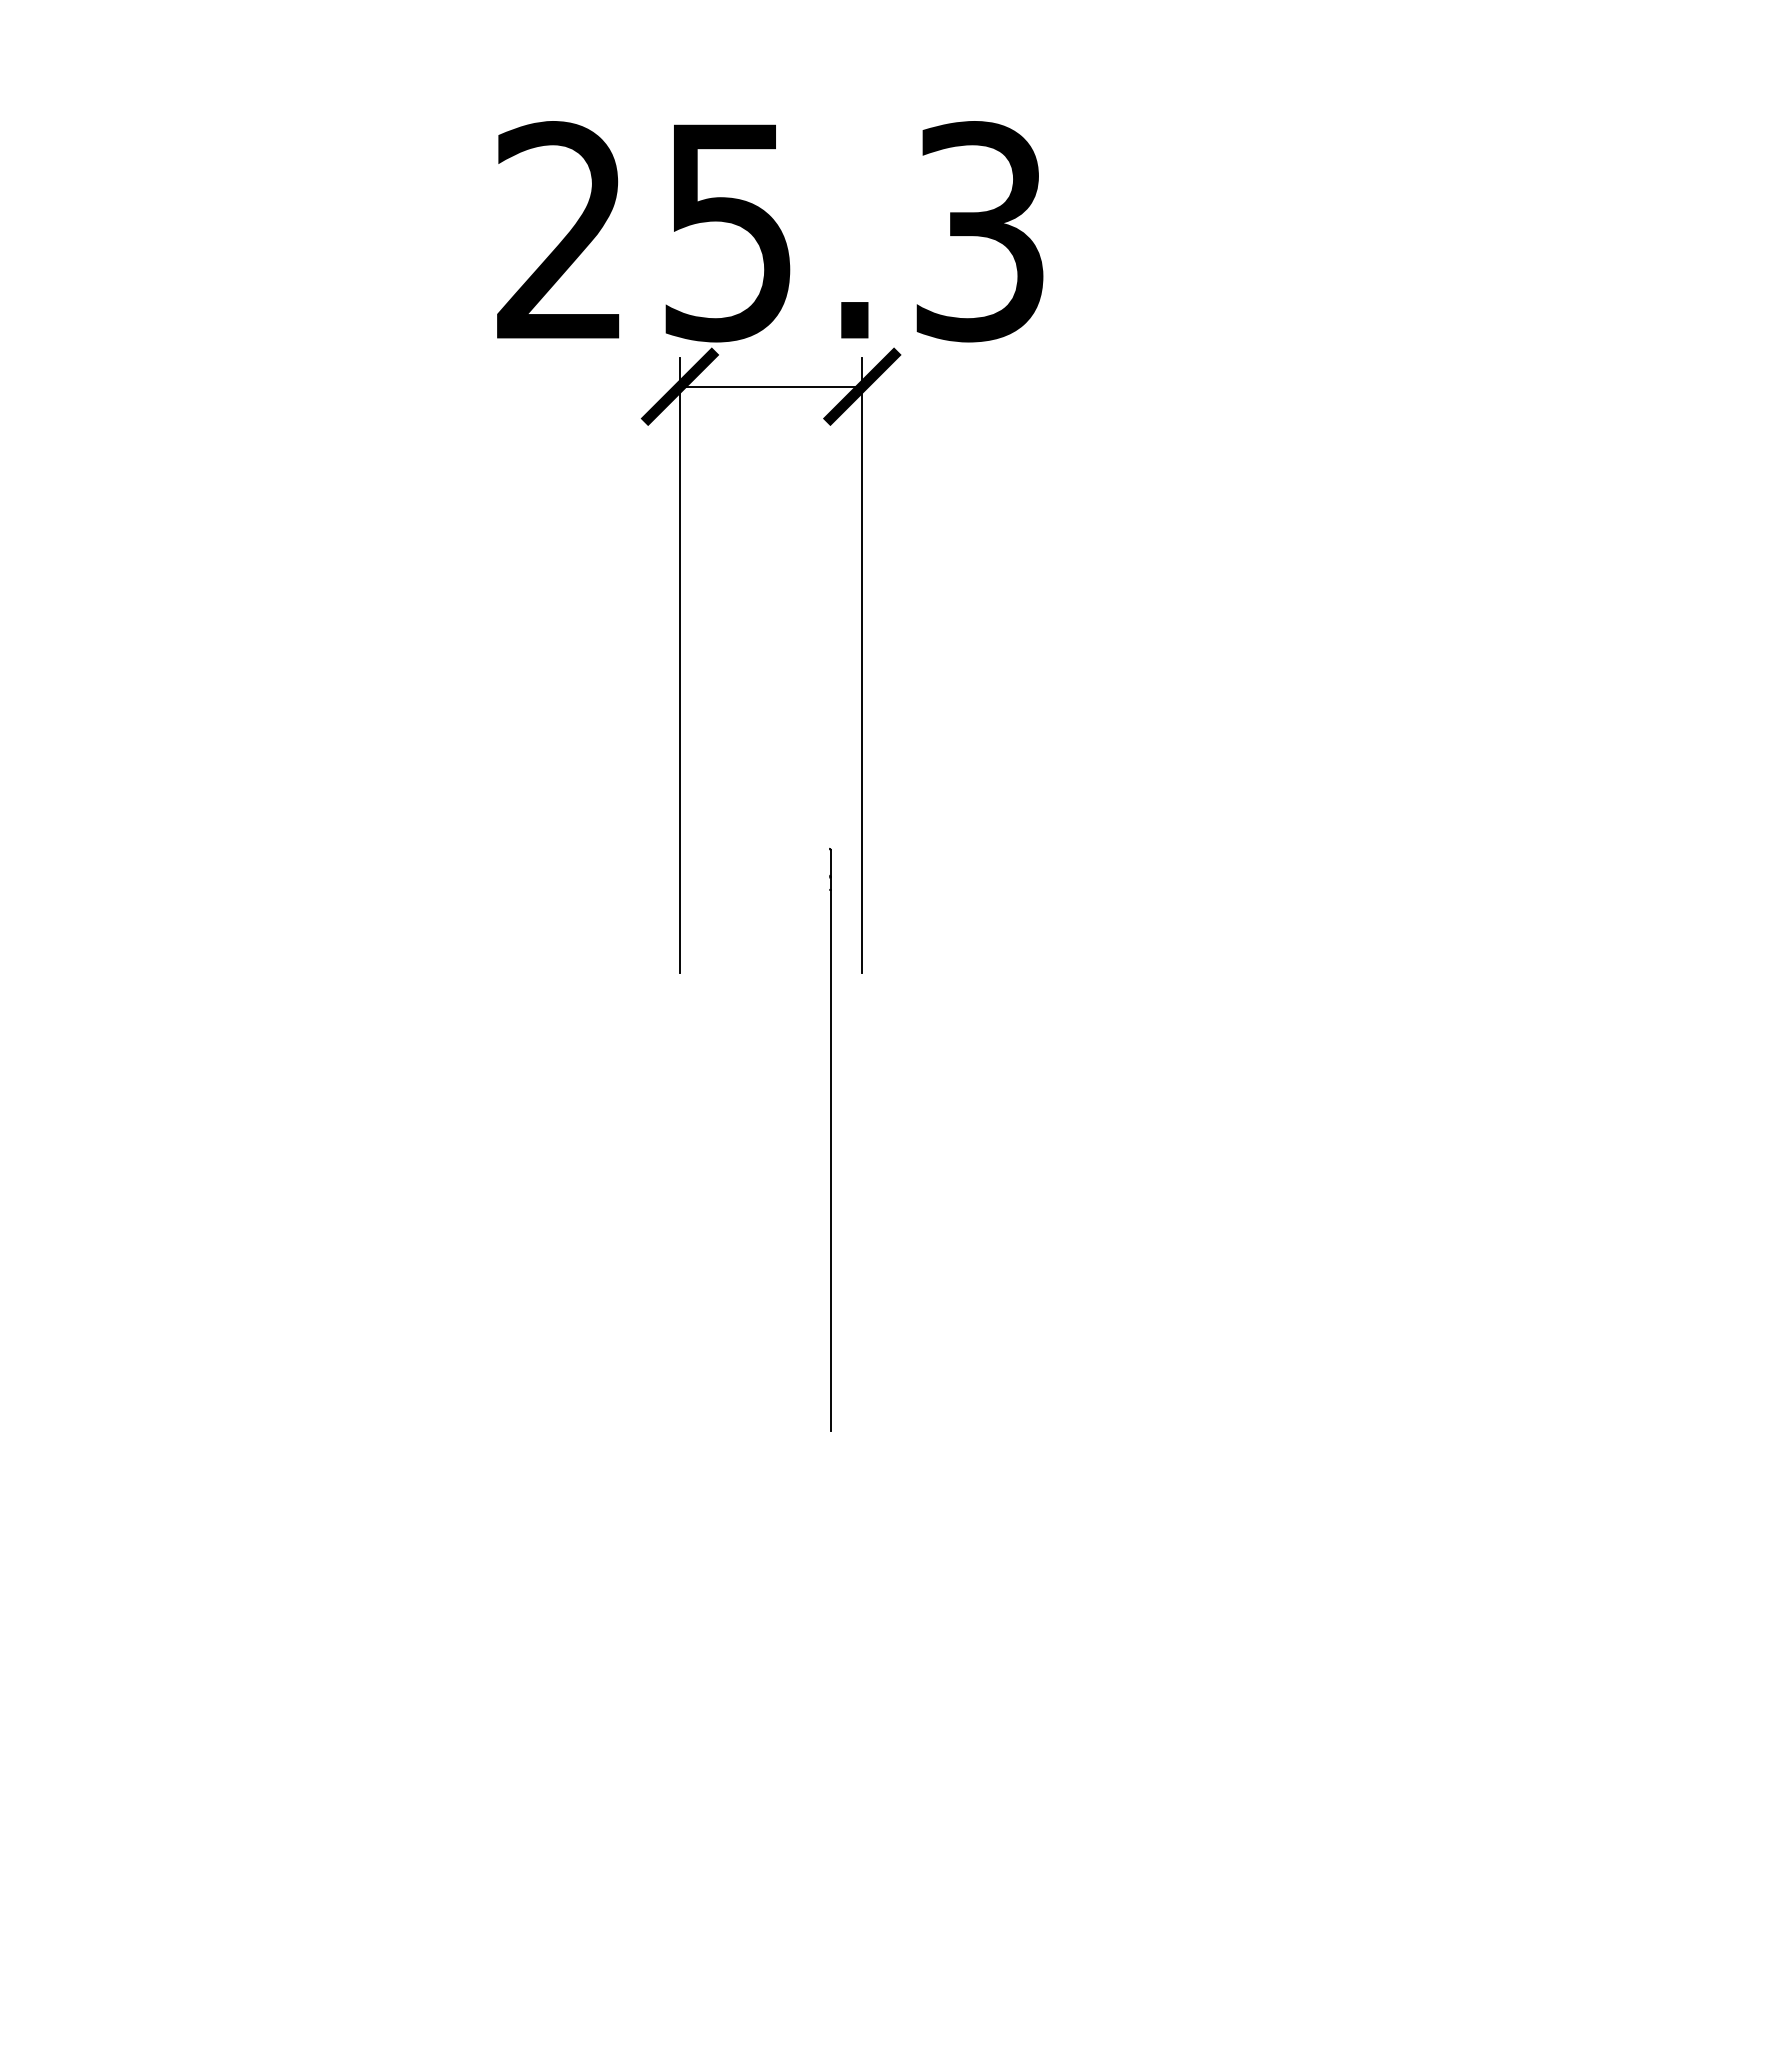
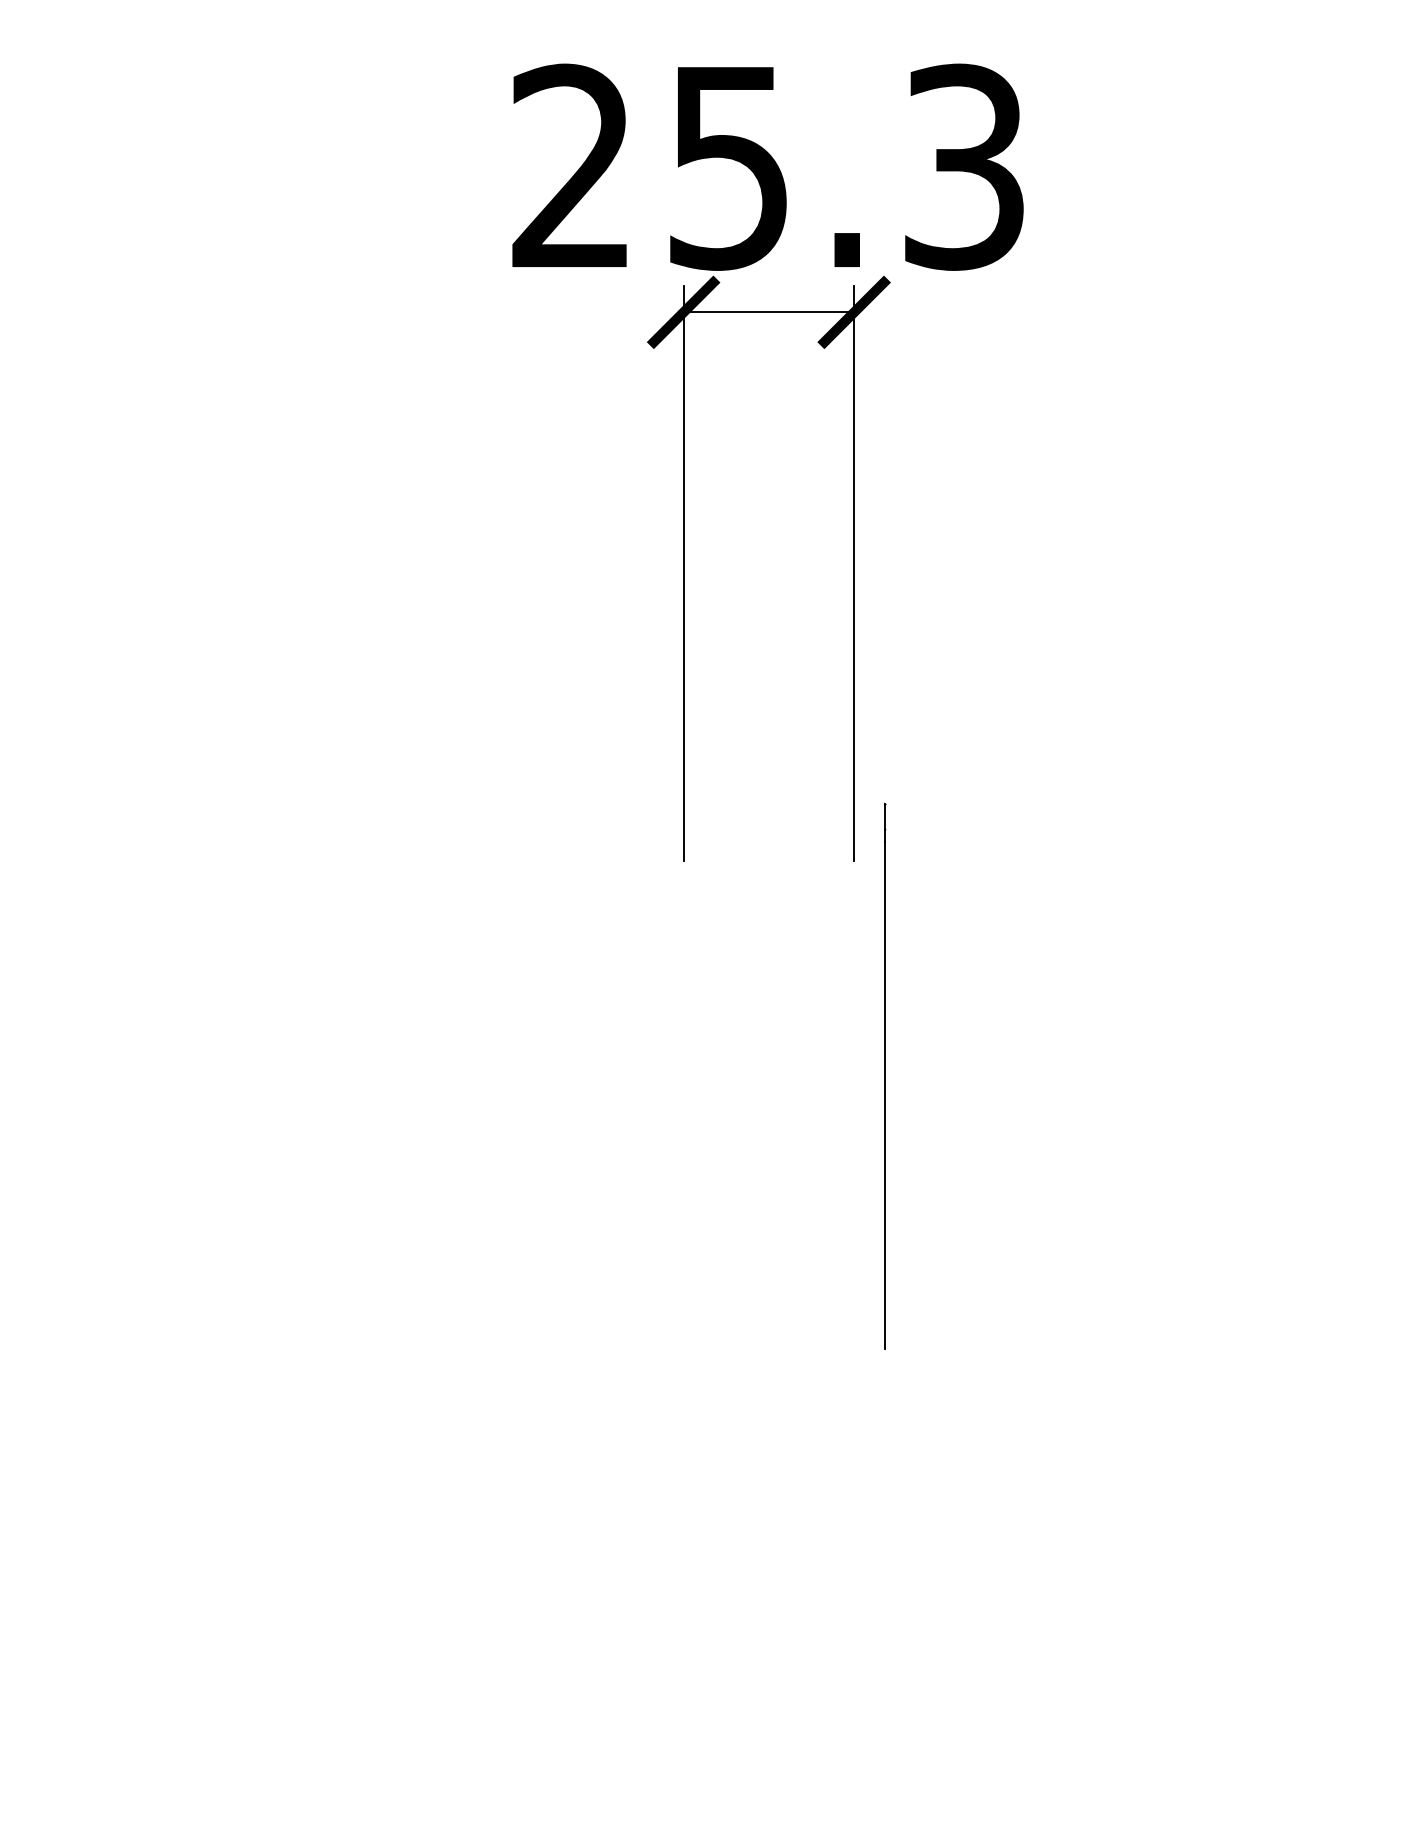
line: (830, 1139) -> (885, 1075), moved

